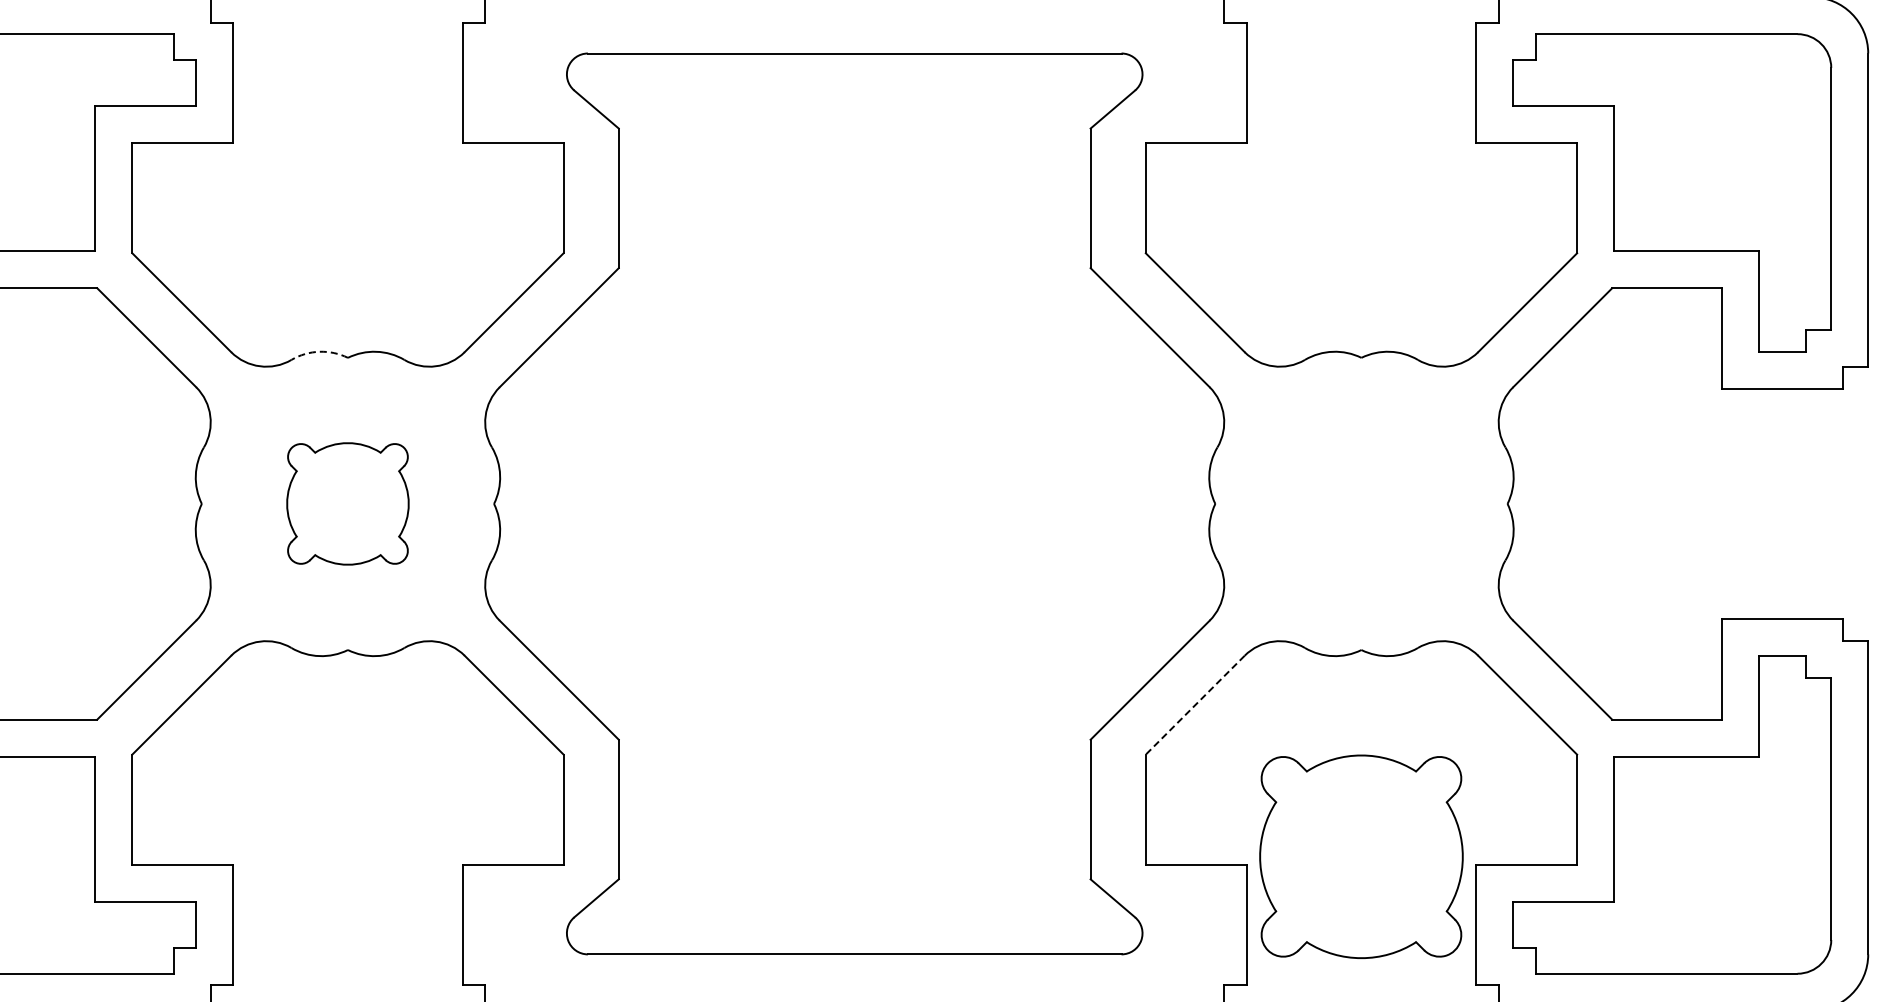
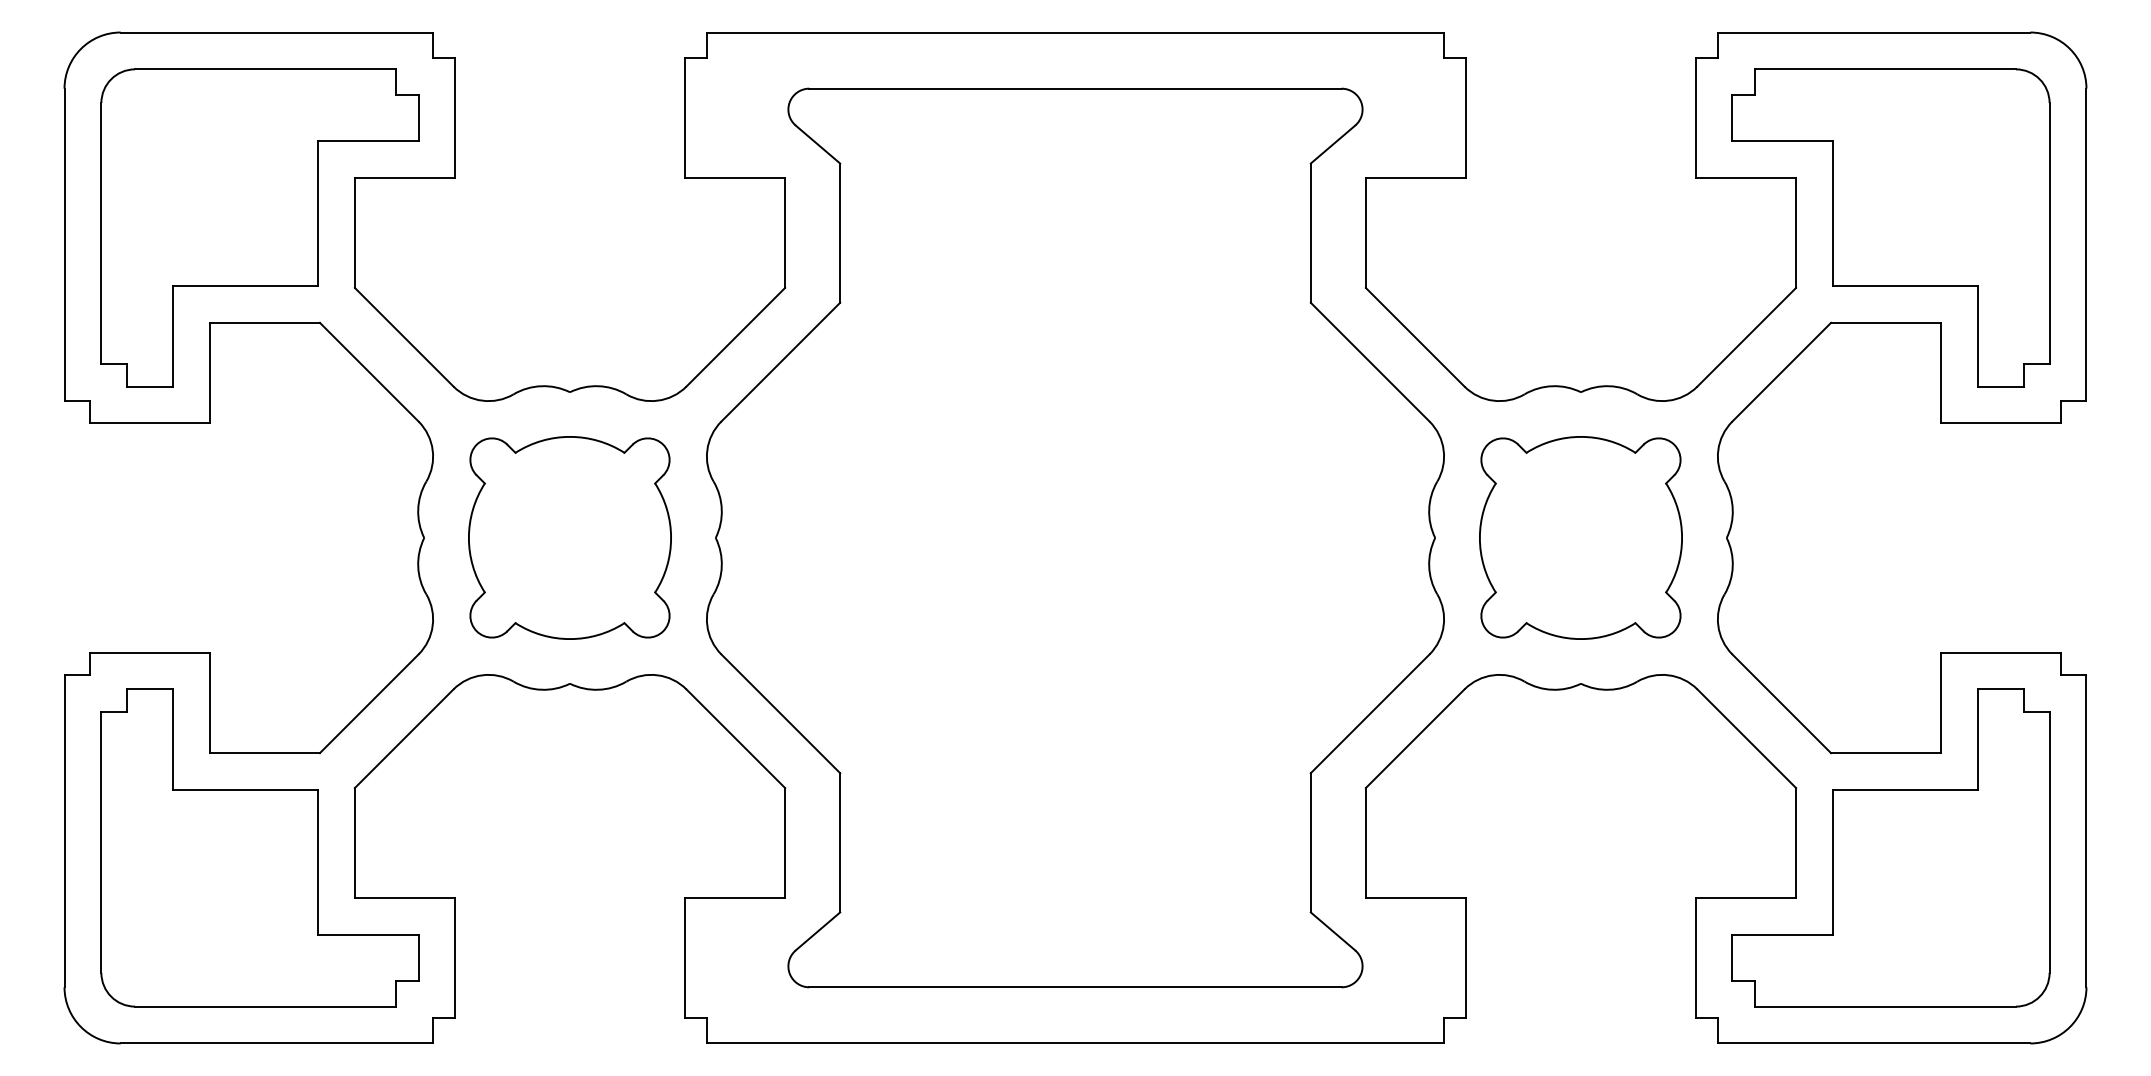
arc: (319, 352) -> (541, 386), dashed -> solid
part: (347, 503) -> (569, 537), size x1.67
line: (1195, 704) -> (1415, 738), dashed -> solid
part: (1360, 856) -> (1580, 537), moved

